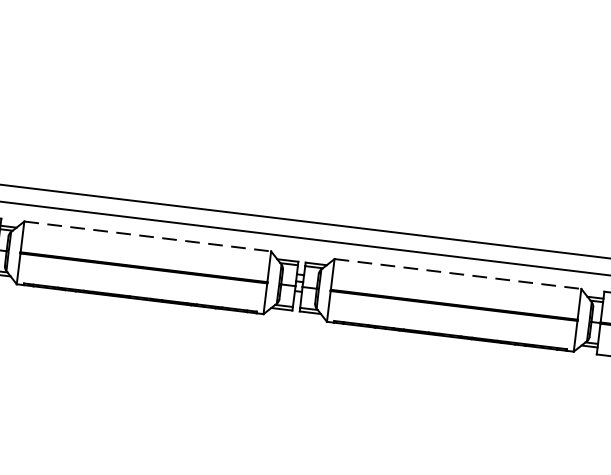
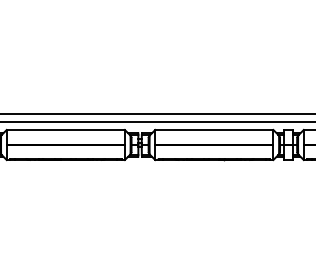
line: (149, 235) -> (66, 129), dashed -> solid
line: (458, 273) -> (214, 129), dashed -> solid

